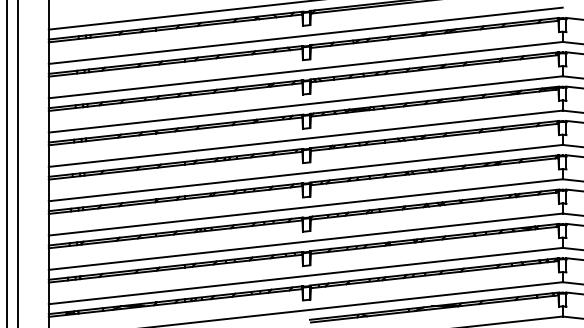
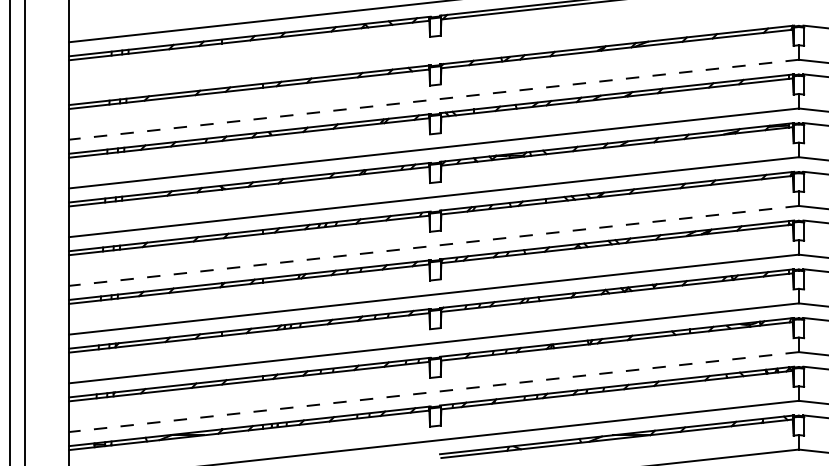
line: (305, 35) -> (433, 50), removed
line: (305, 70) -> (433, 100), solid -> dashed
line: (305, 173) -> (433, 246), solid -> dashed
line: (305, 276) -> (433, 392), solid -> dashed

